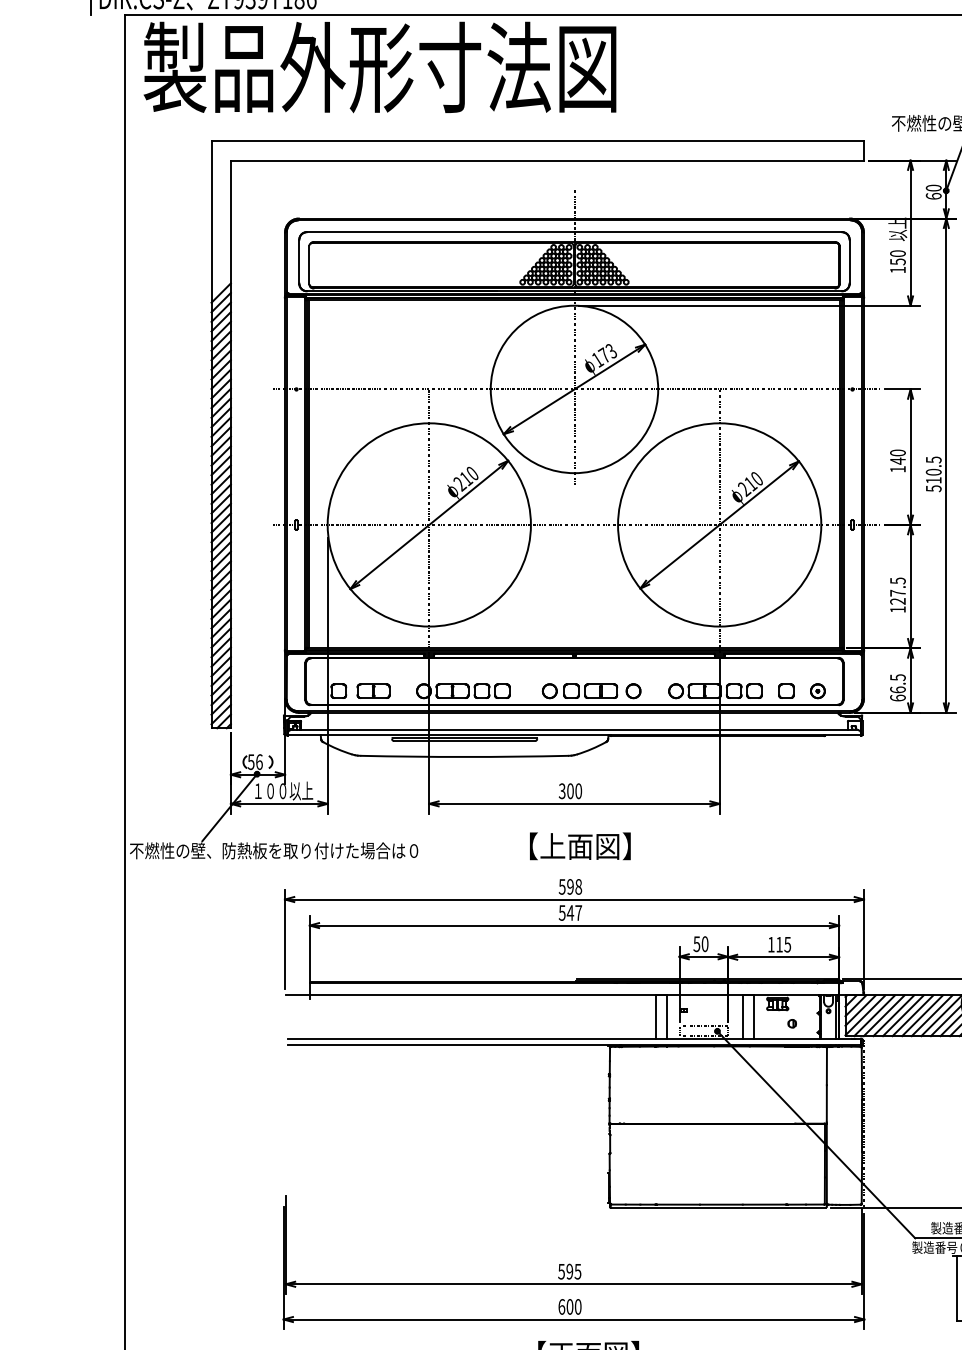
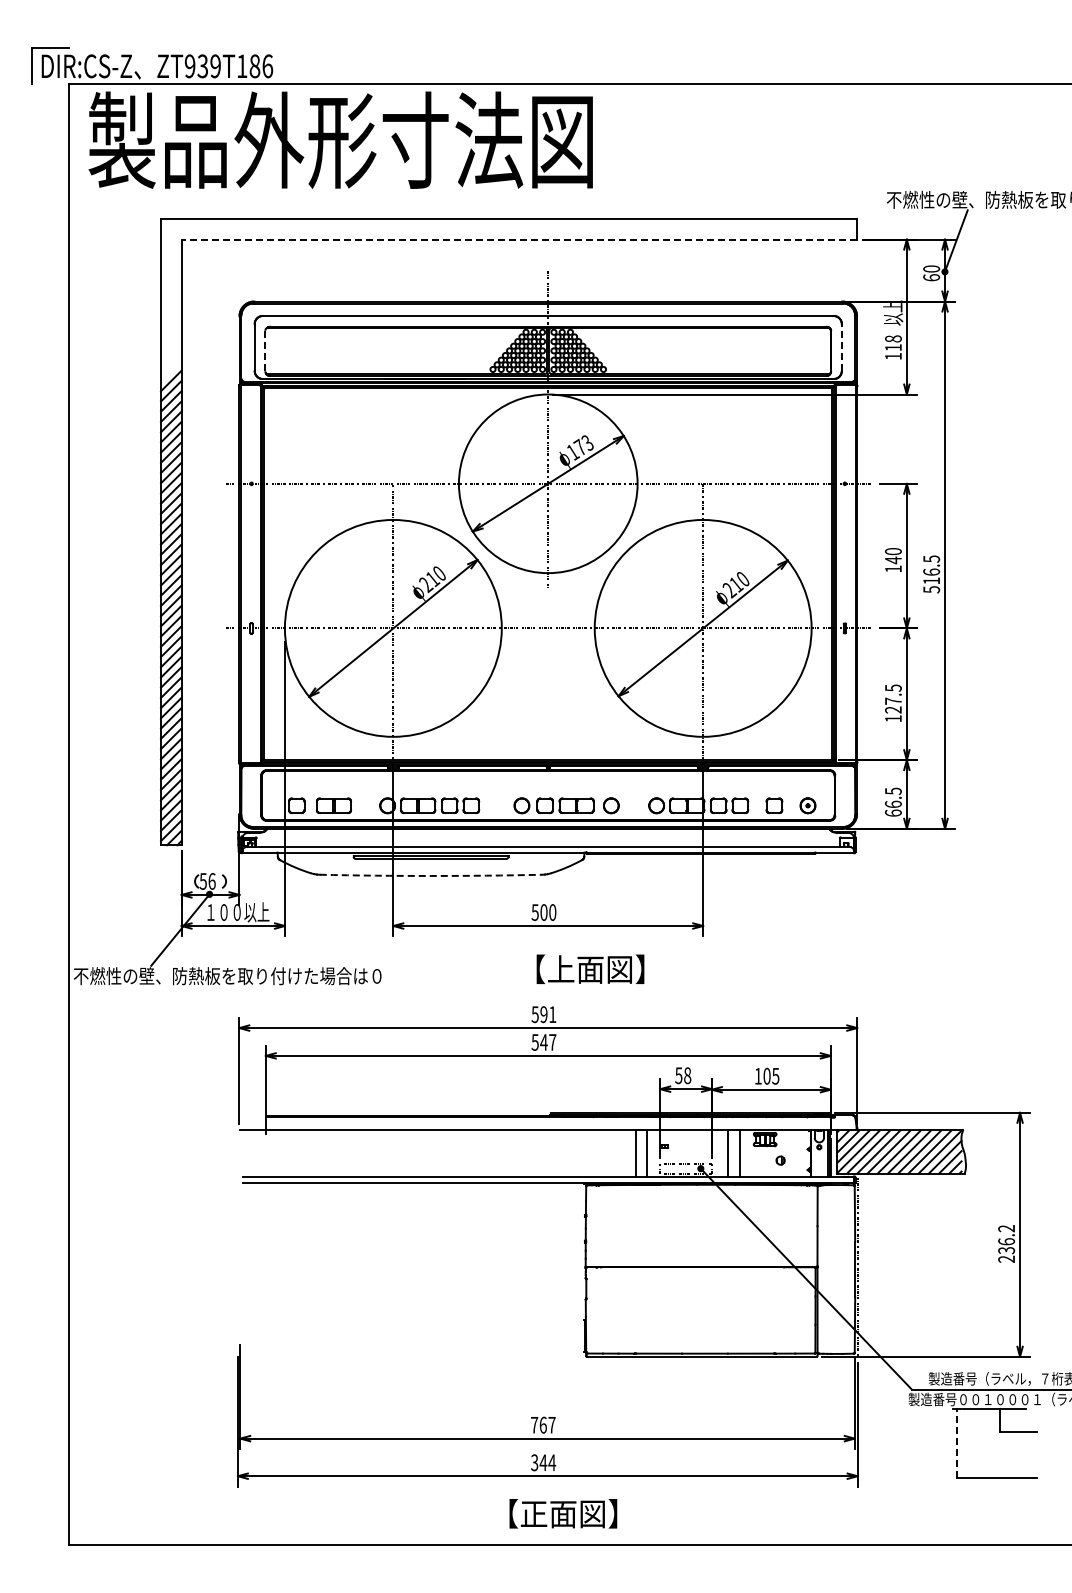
line: (547, 160) -> (519, 239), solid -> dashed
text: (898, 257) -> (893, 343), 150 -> 118
line: (849, 261) -> (841, 347), solid -> dashed
line: (309, 264) -> (265, 350), solid -> dashed
text: (933, 471) -> (931, 571), 510.5 -> 516.5
arc: (465, 756) -> (431, 875), solid -> dashed
text: (562, 790) -> (535, 911), 300 -> 500
text: (580, 845) -> (590, 968), moved
text: (578, 886) -> (552, 1014), 598 -> 591
text: (704, 943) -> (687, 1075), 50 -> 58
text: (779, 943) -> (766, 1075), 115 -> 105
text: (569, 1271) -> (542, 1424), 595 -> 767
line: (957, 1288) -> (956, 1443), solid -> dashed
text: (570, 1306) -> (543, 1462), 600 -> 344

